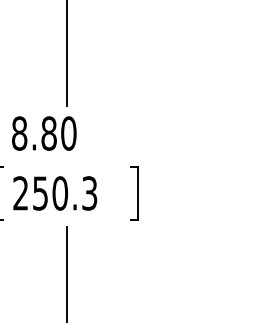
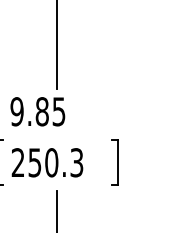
text: (43, 133) -> (37, 111), 8.80 -> 9.85

